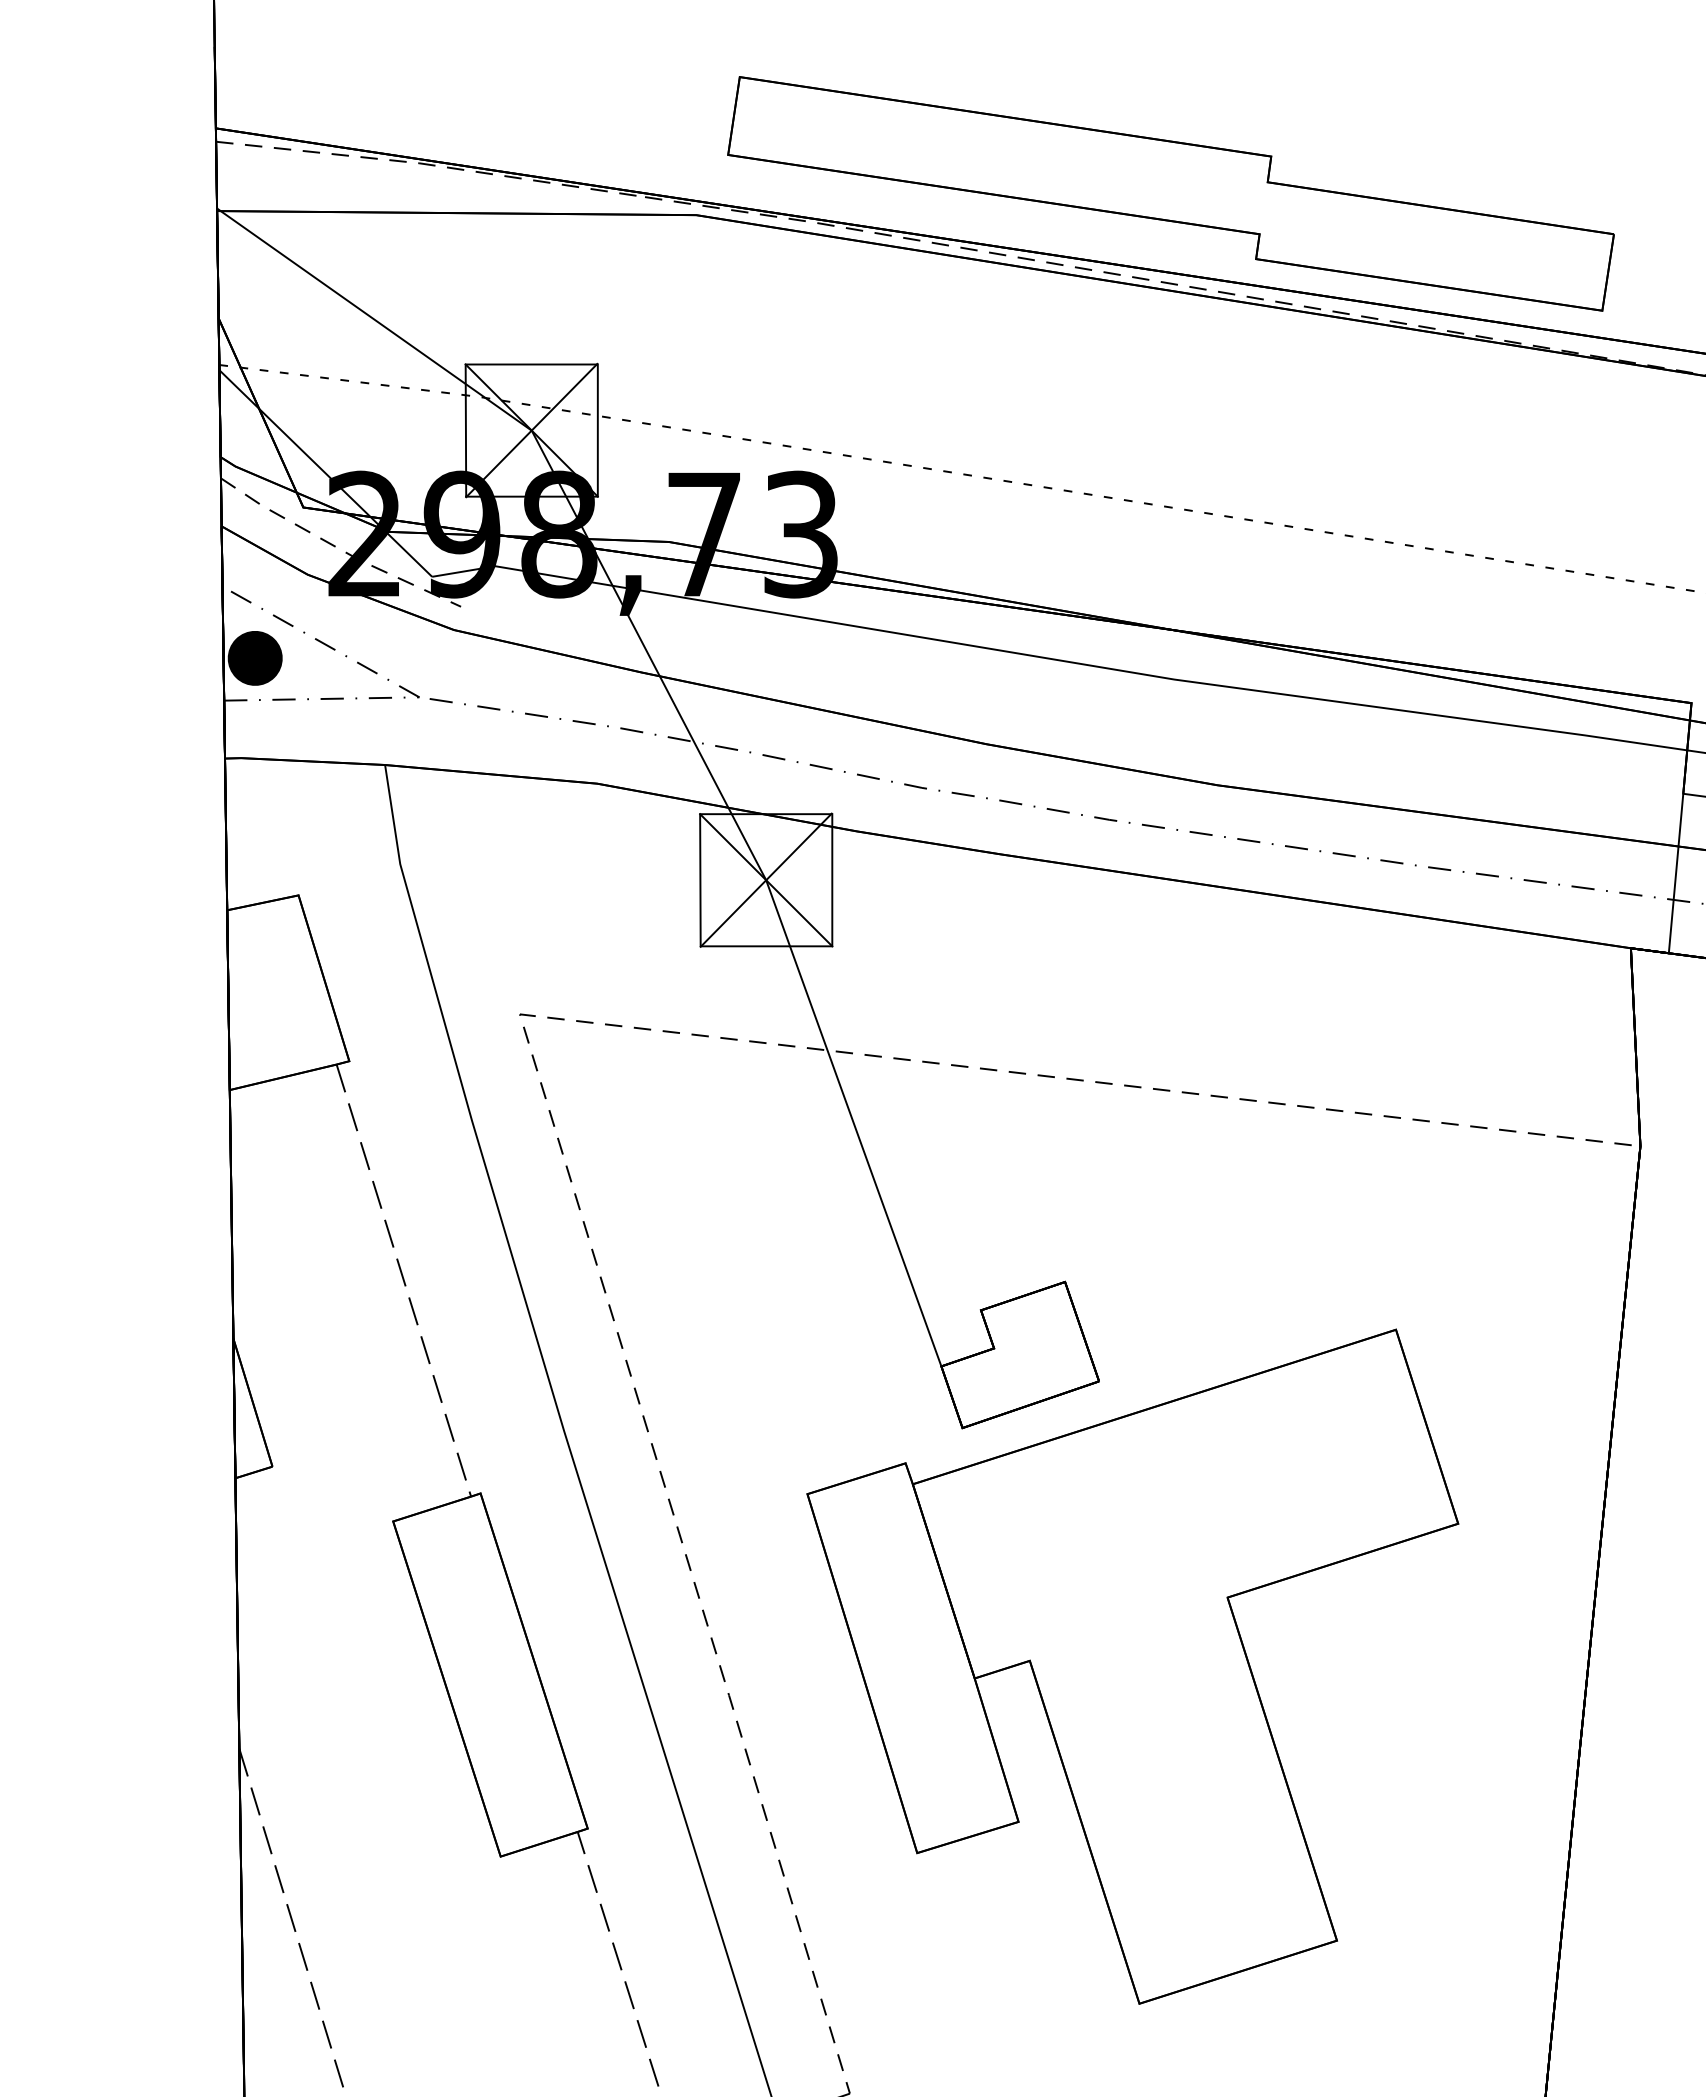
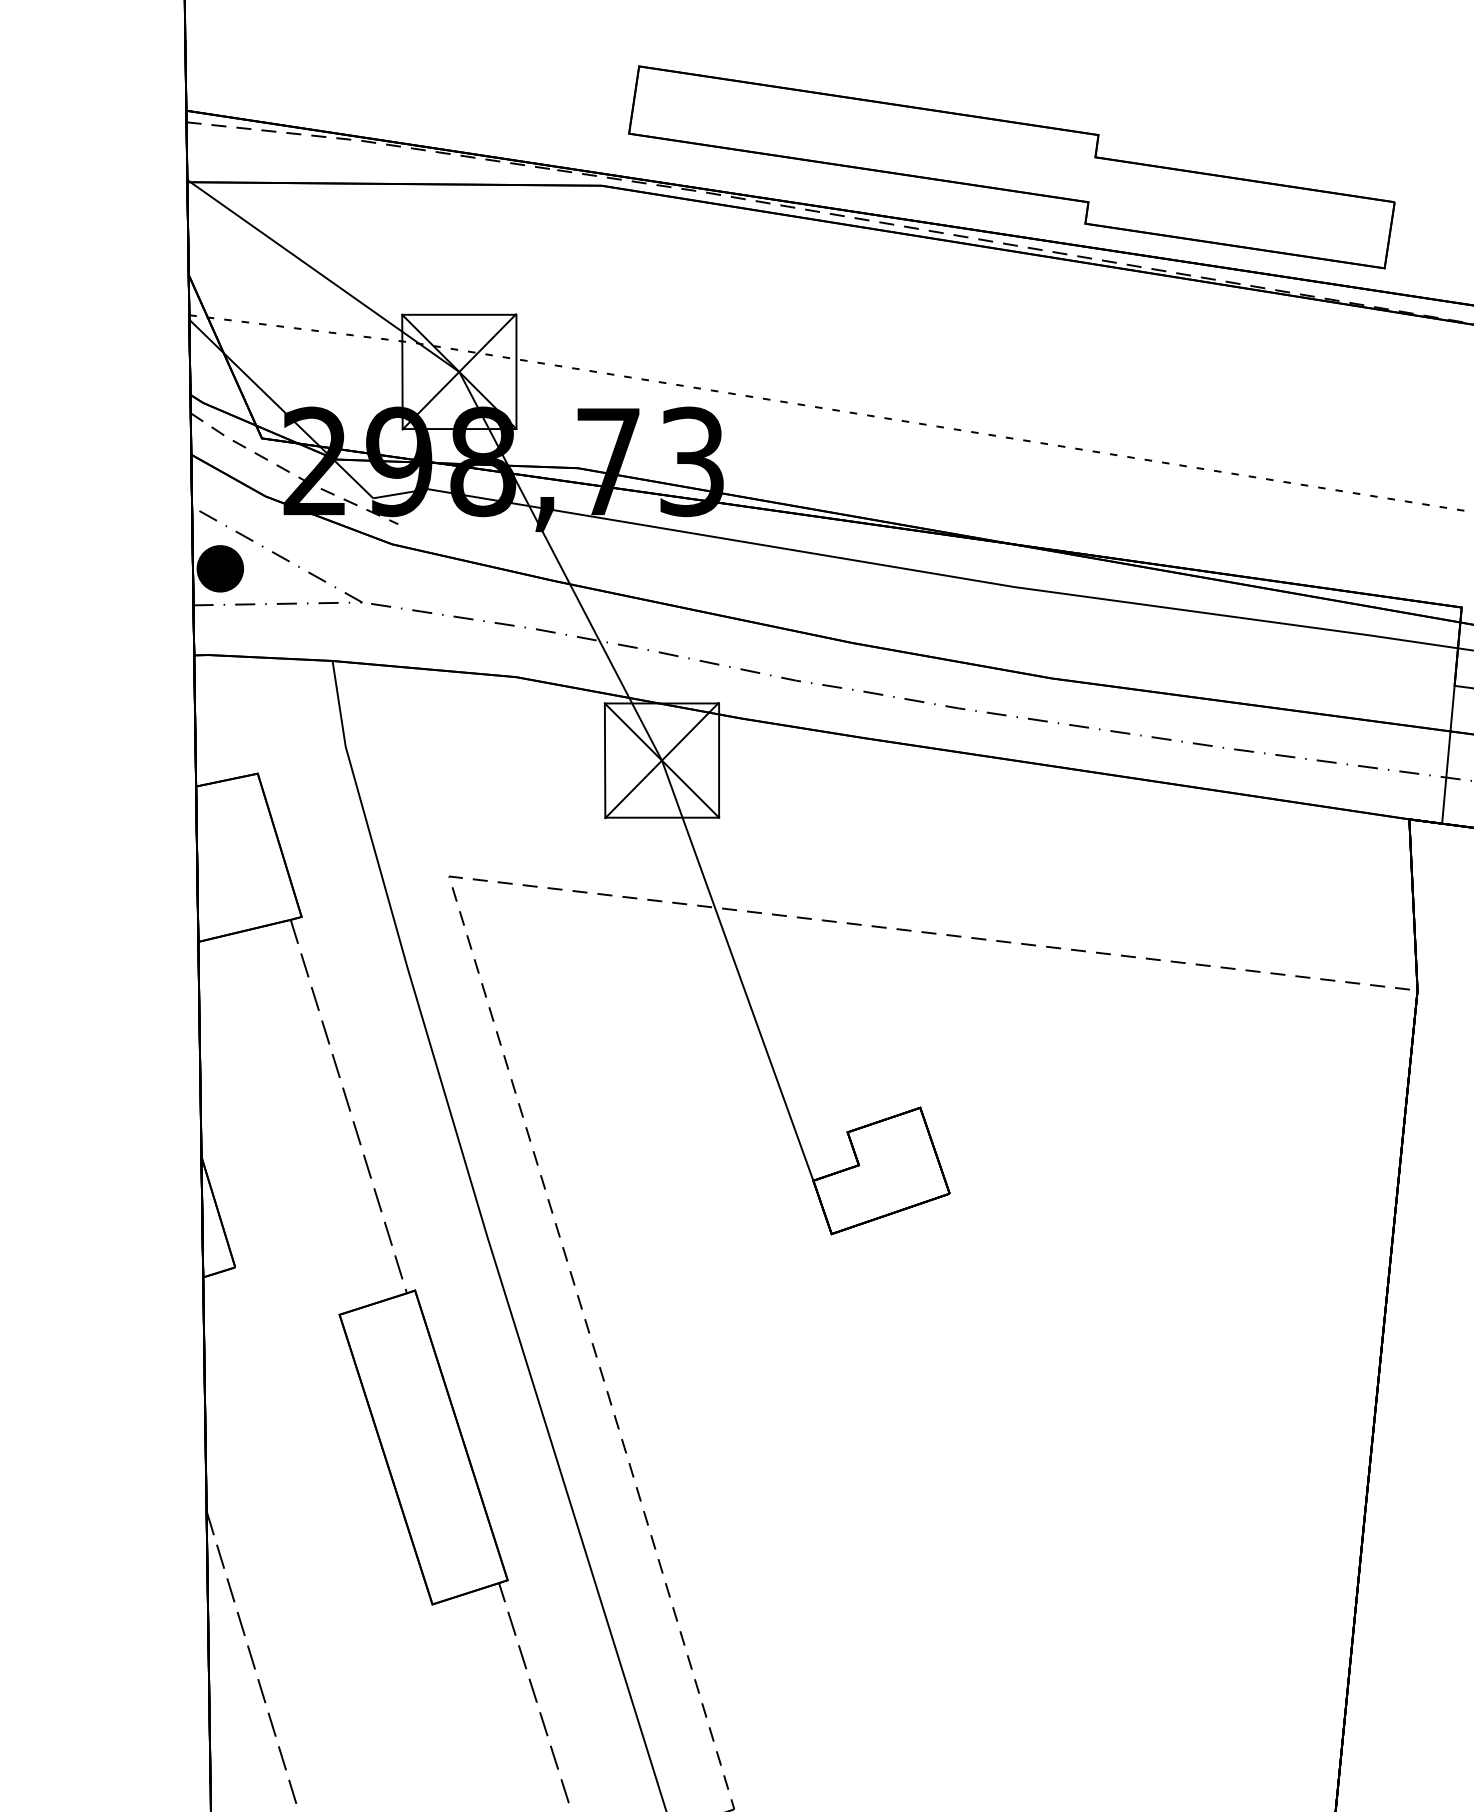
part: (1132, 1666) -> (978, 1440), removed

